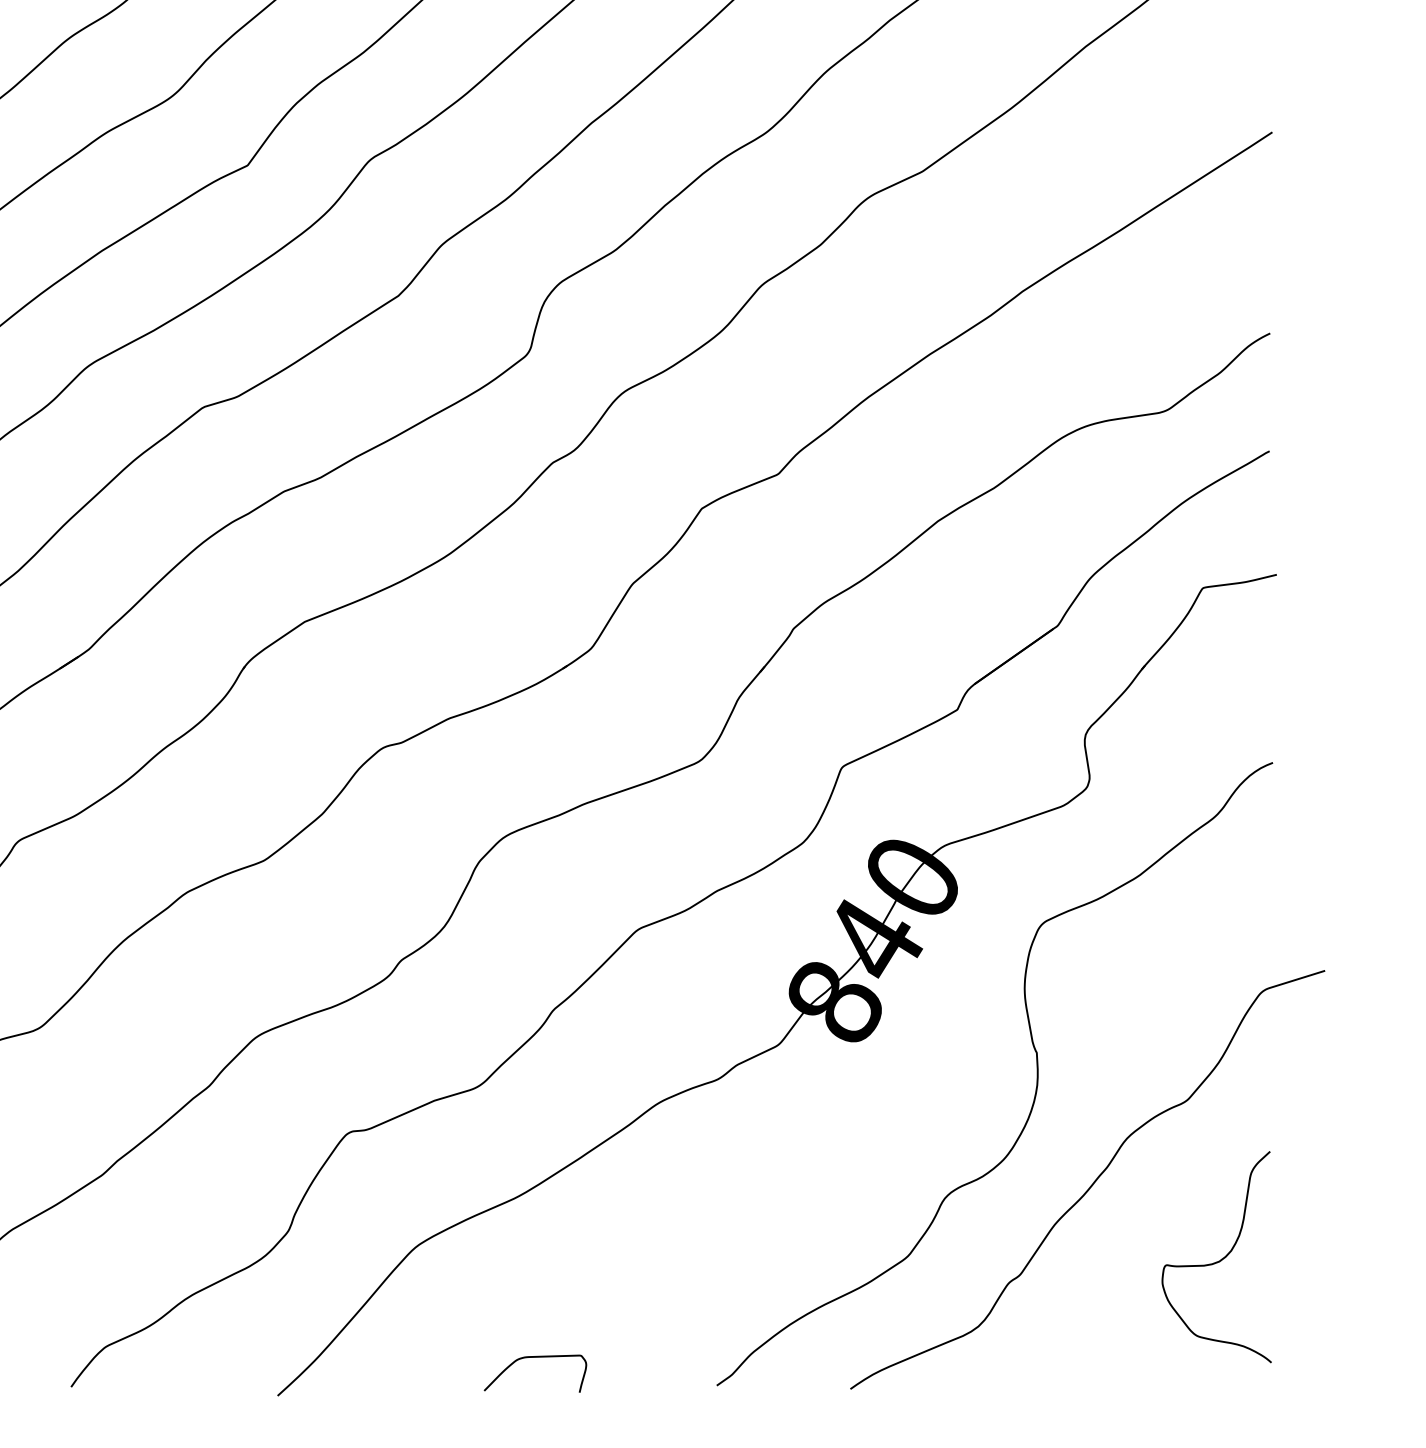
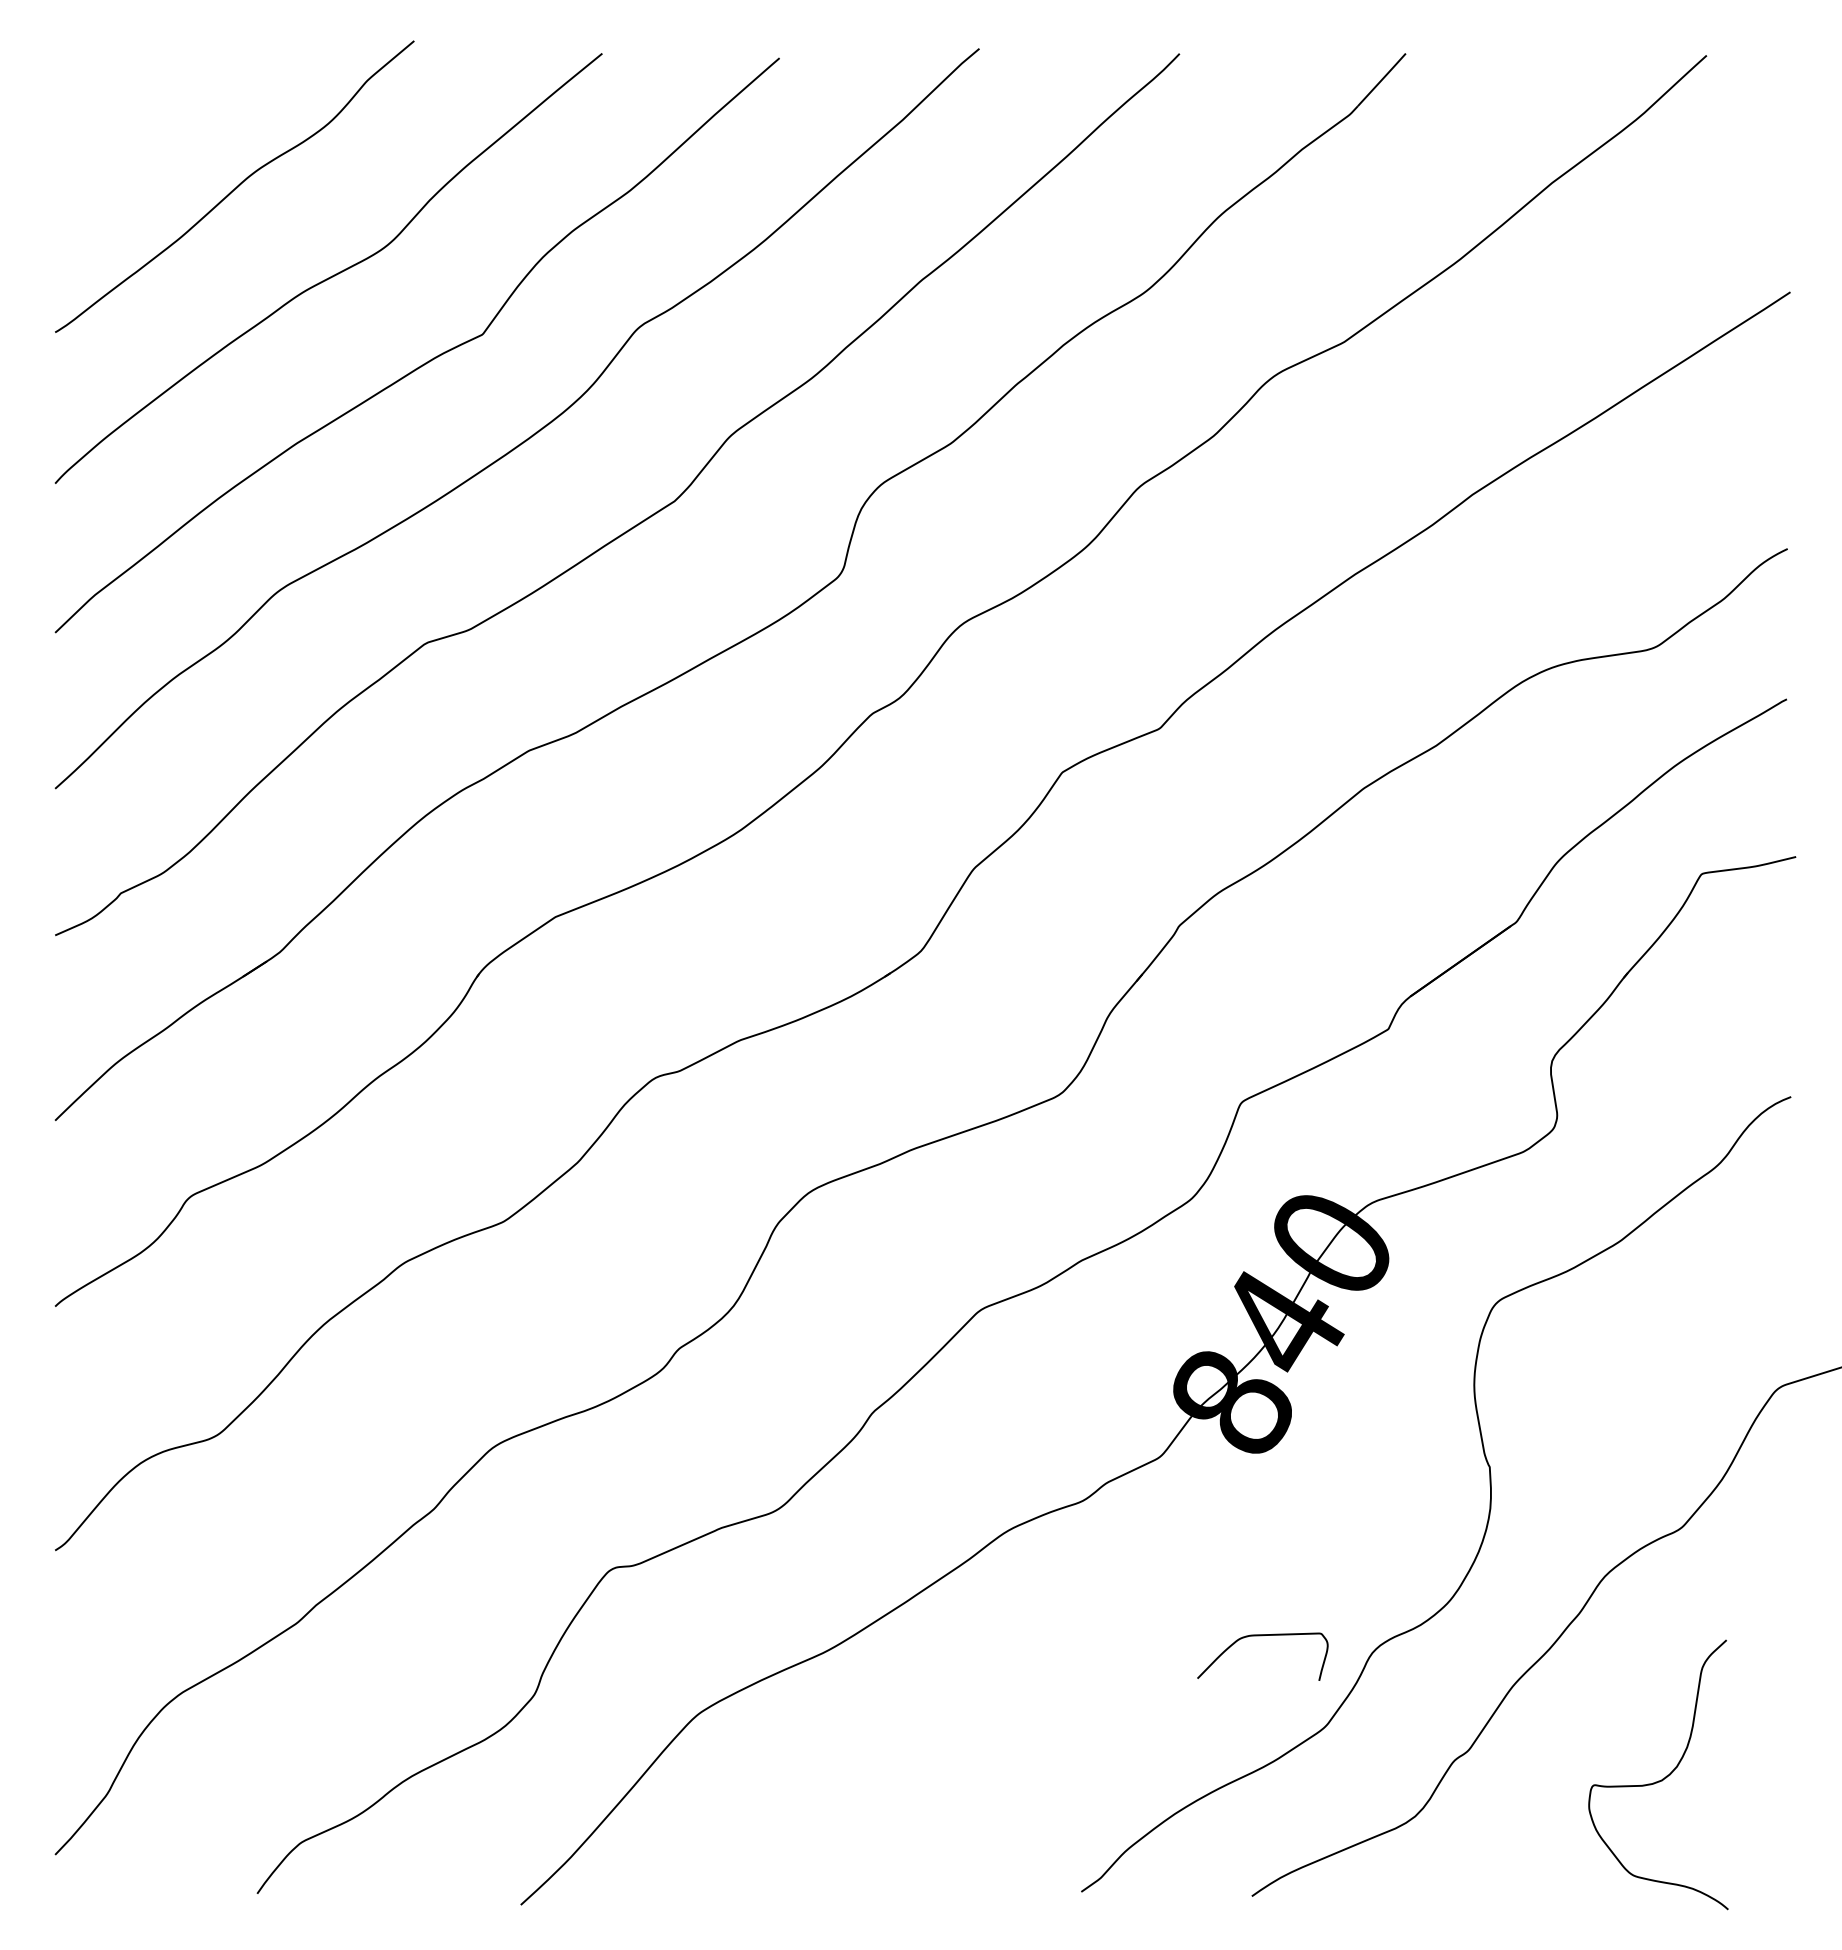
curve: (1219, 1259) -> (1662, 1778), moved
curve: (535, 1357) -> (1262, 1636), moved

